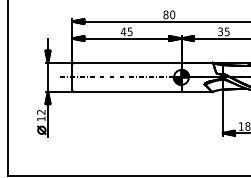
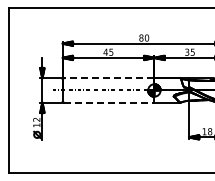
line: (126, 63) -> (108, 78), solid -> dashed
line: (127, 91) -> (109, 102), solid -> dashed

